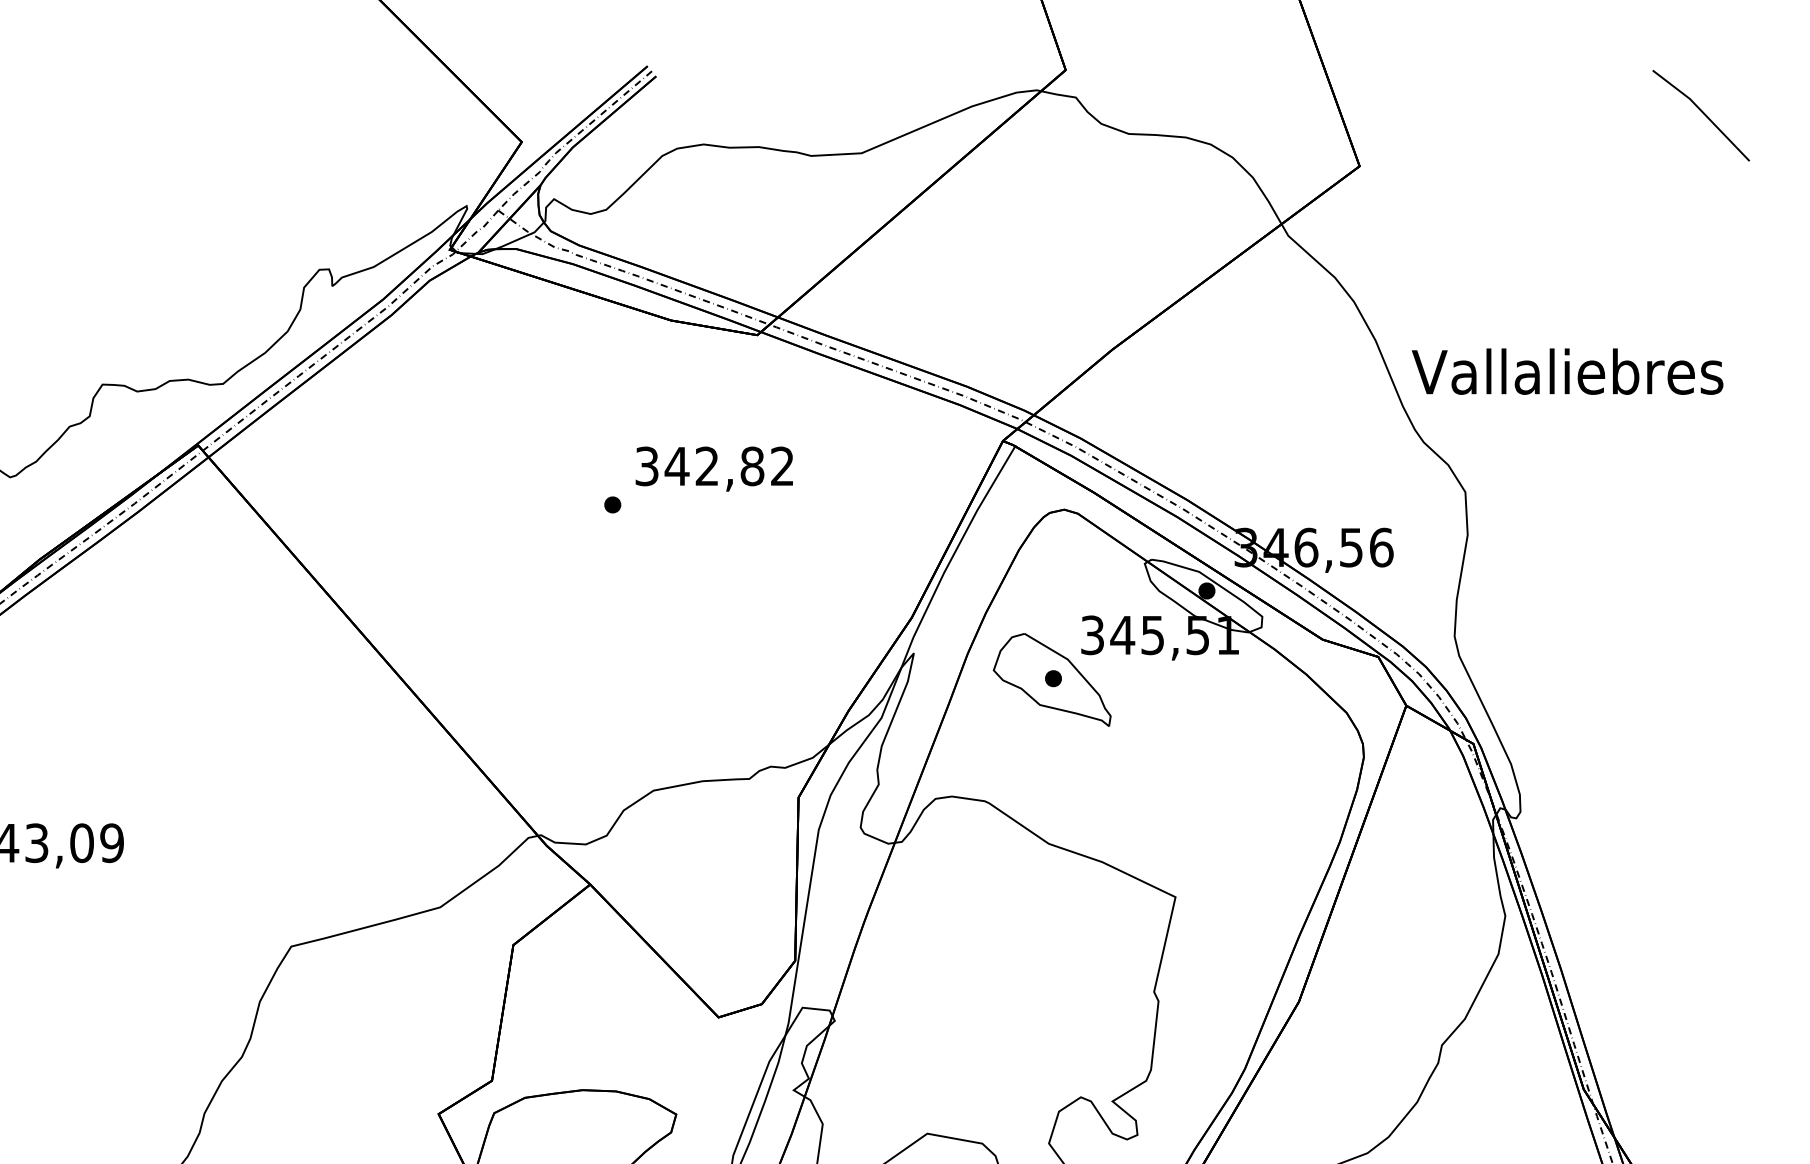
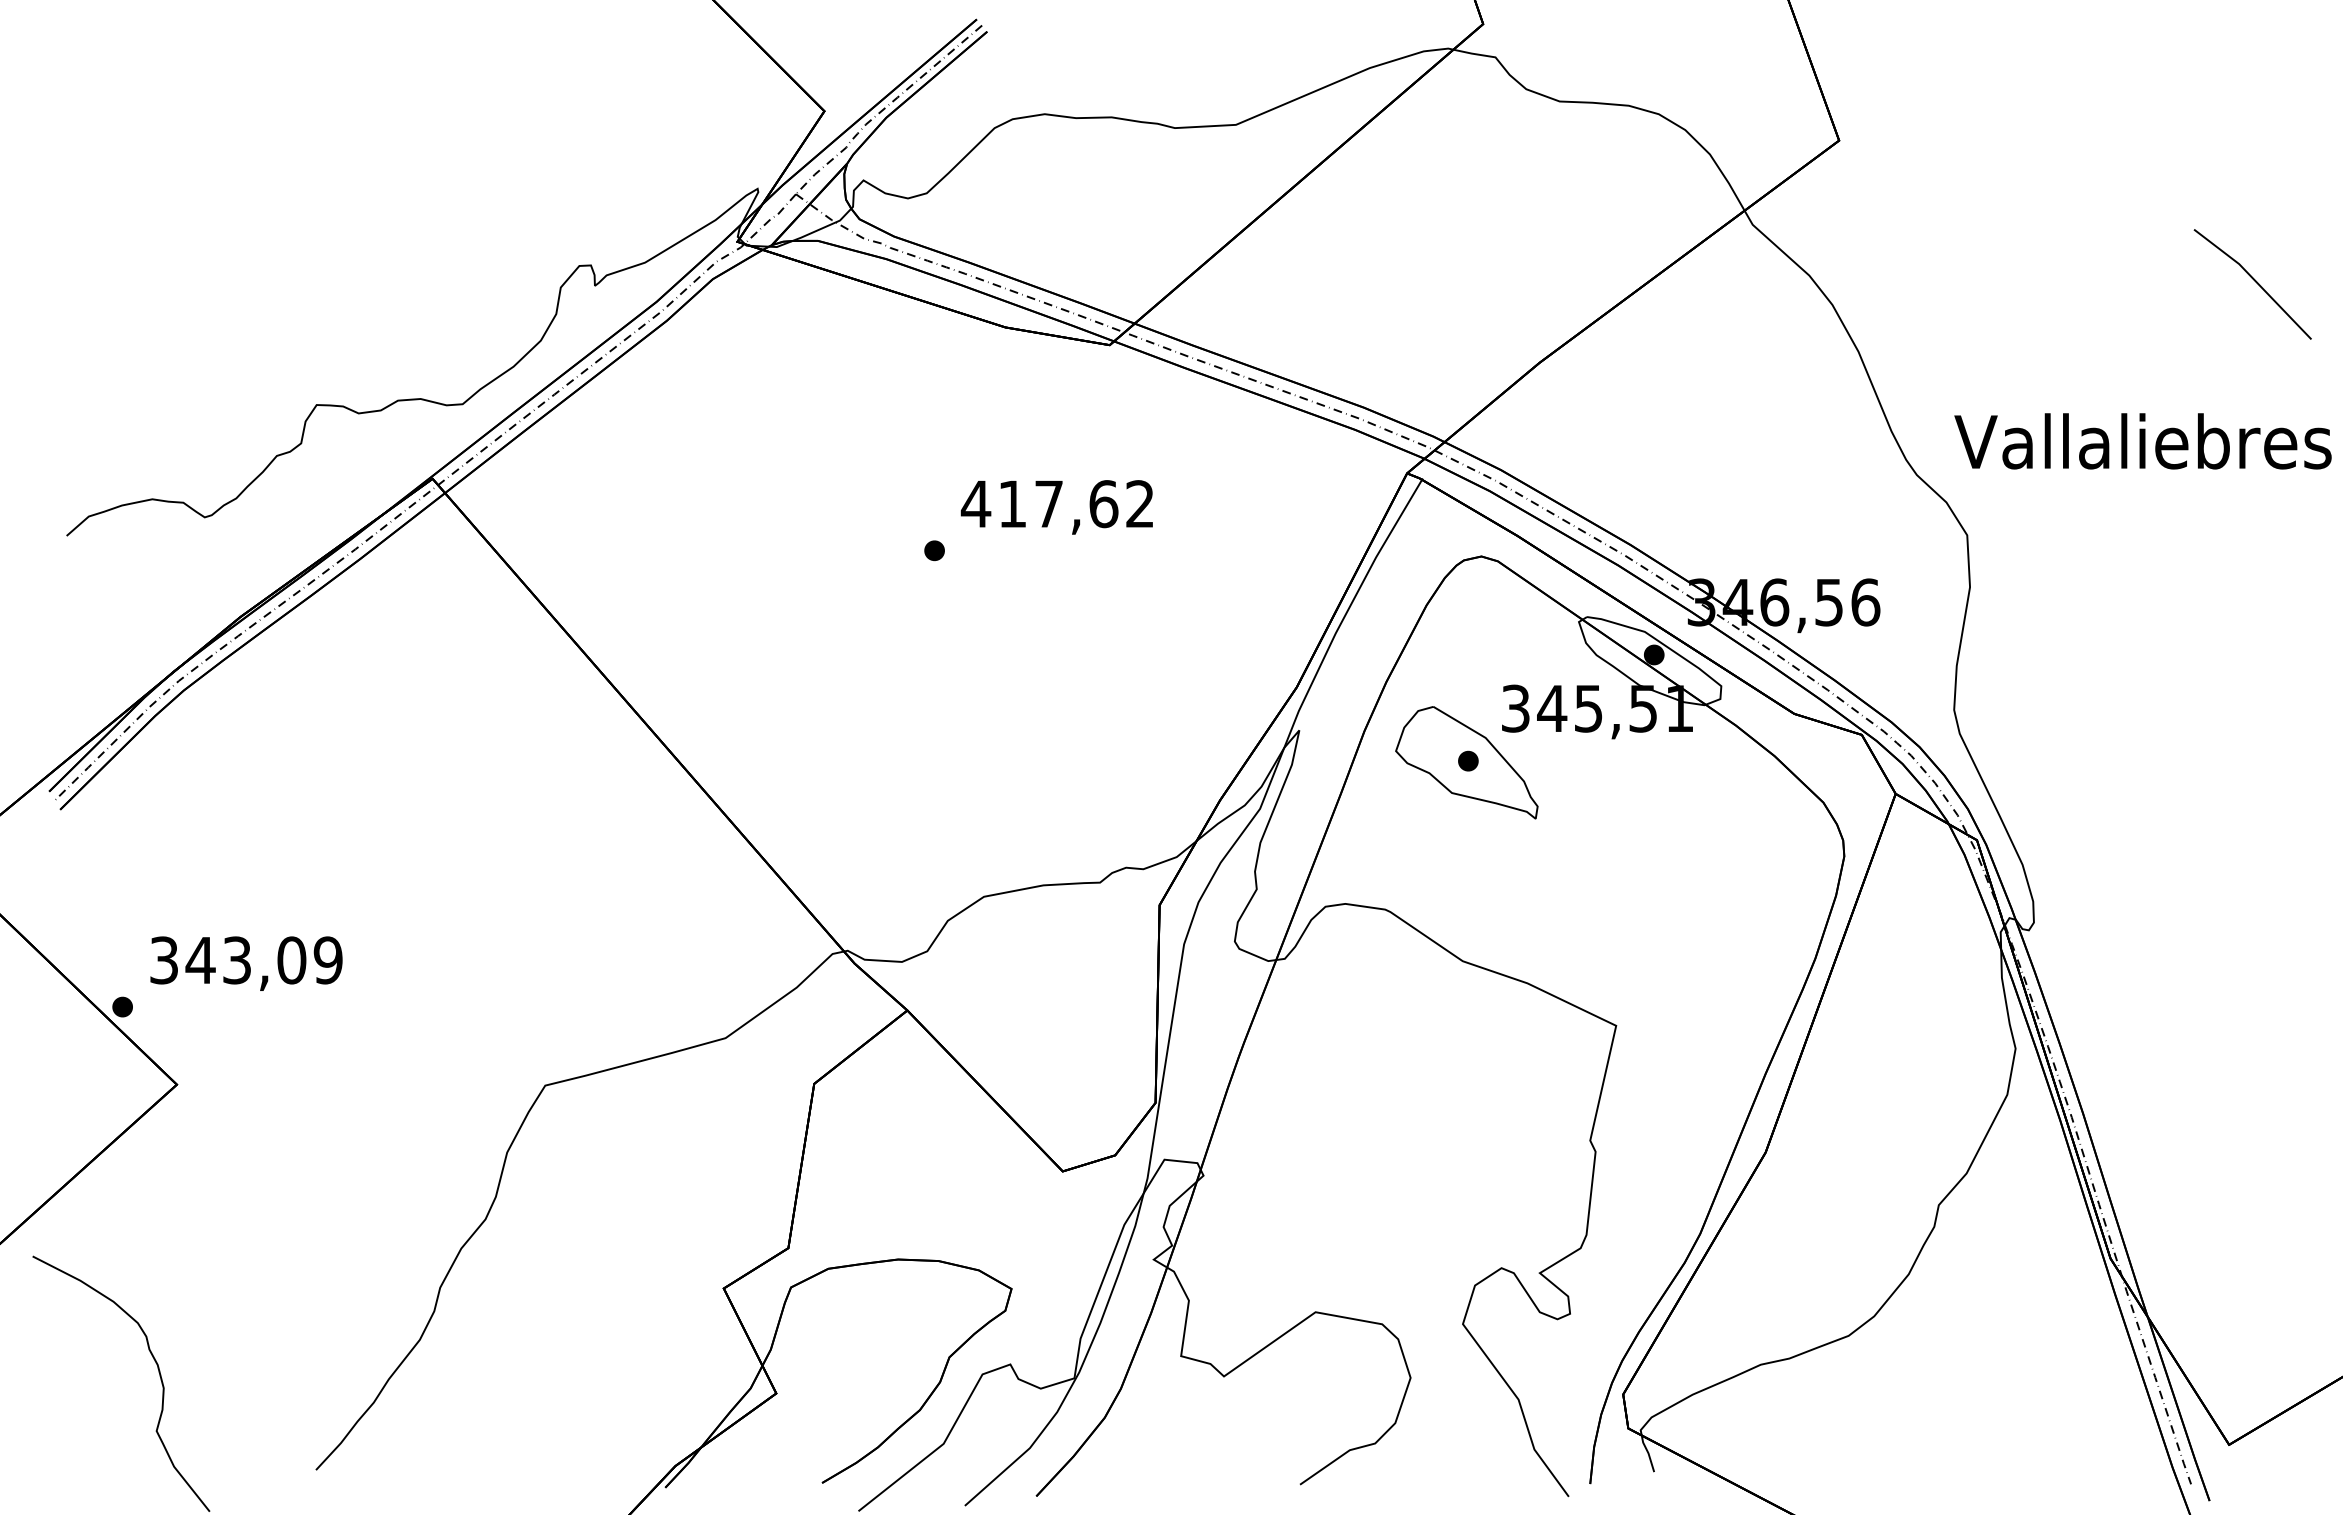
line: (1702, 113) -> (2254, 281), moved
text: (1567, 371) -> (2142, 441), moved
text: (699, 466) -> (1039, 504), 342,82 -> 417,62

